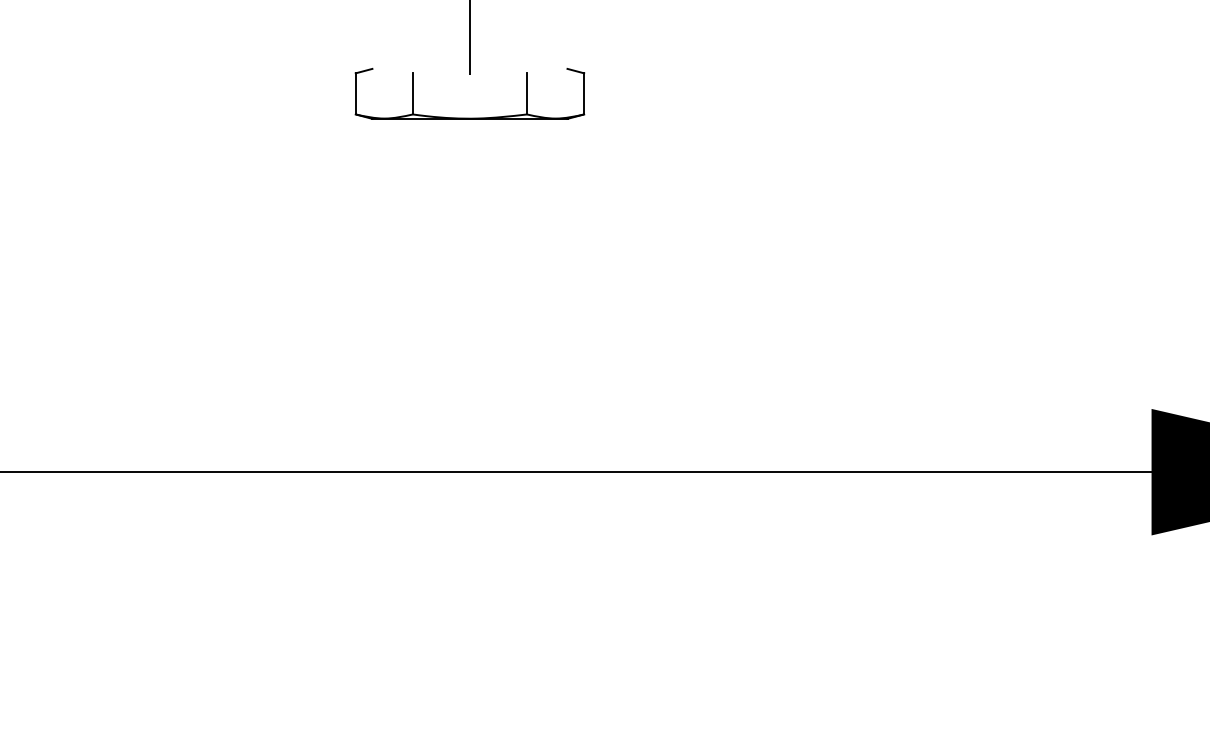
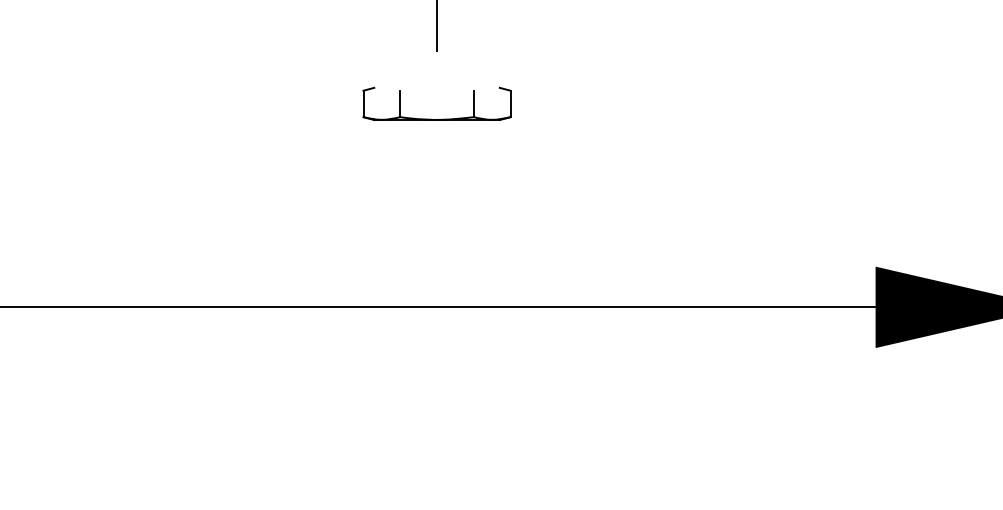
part: (461, 116) -> (431, 118), moved

